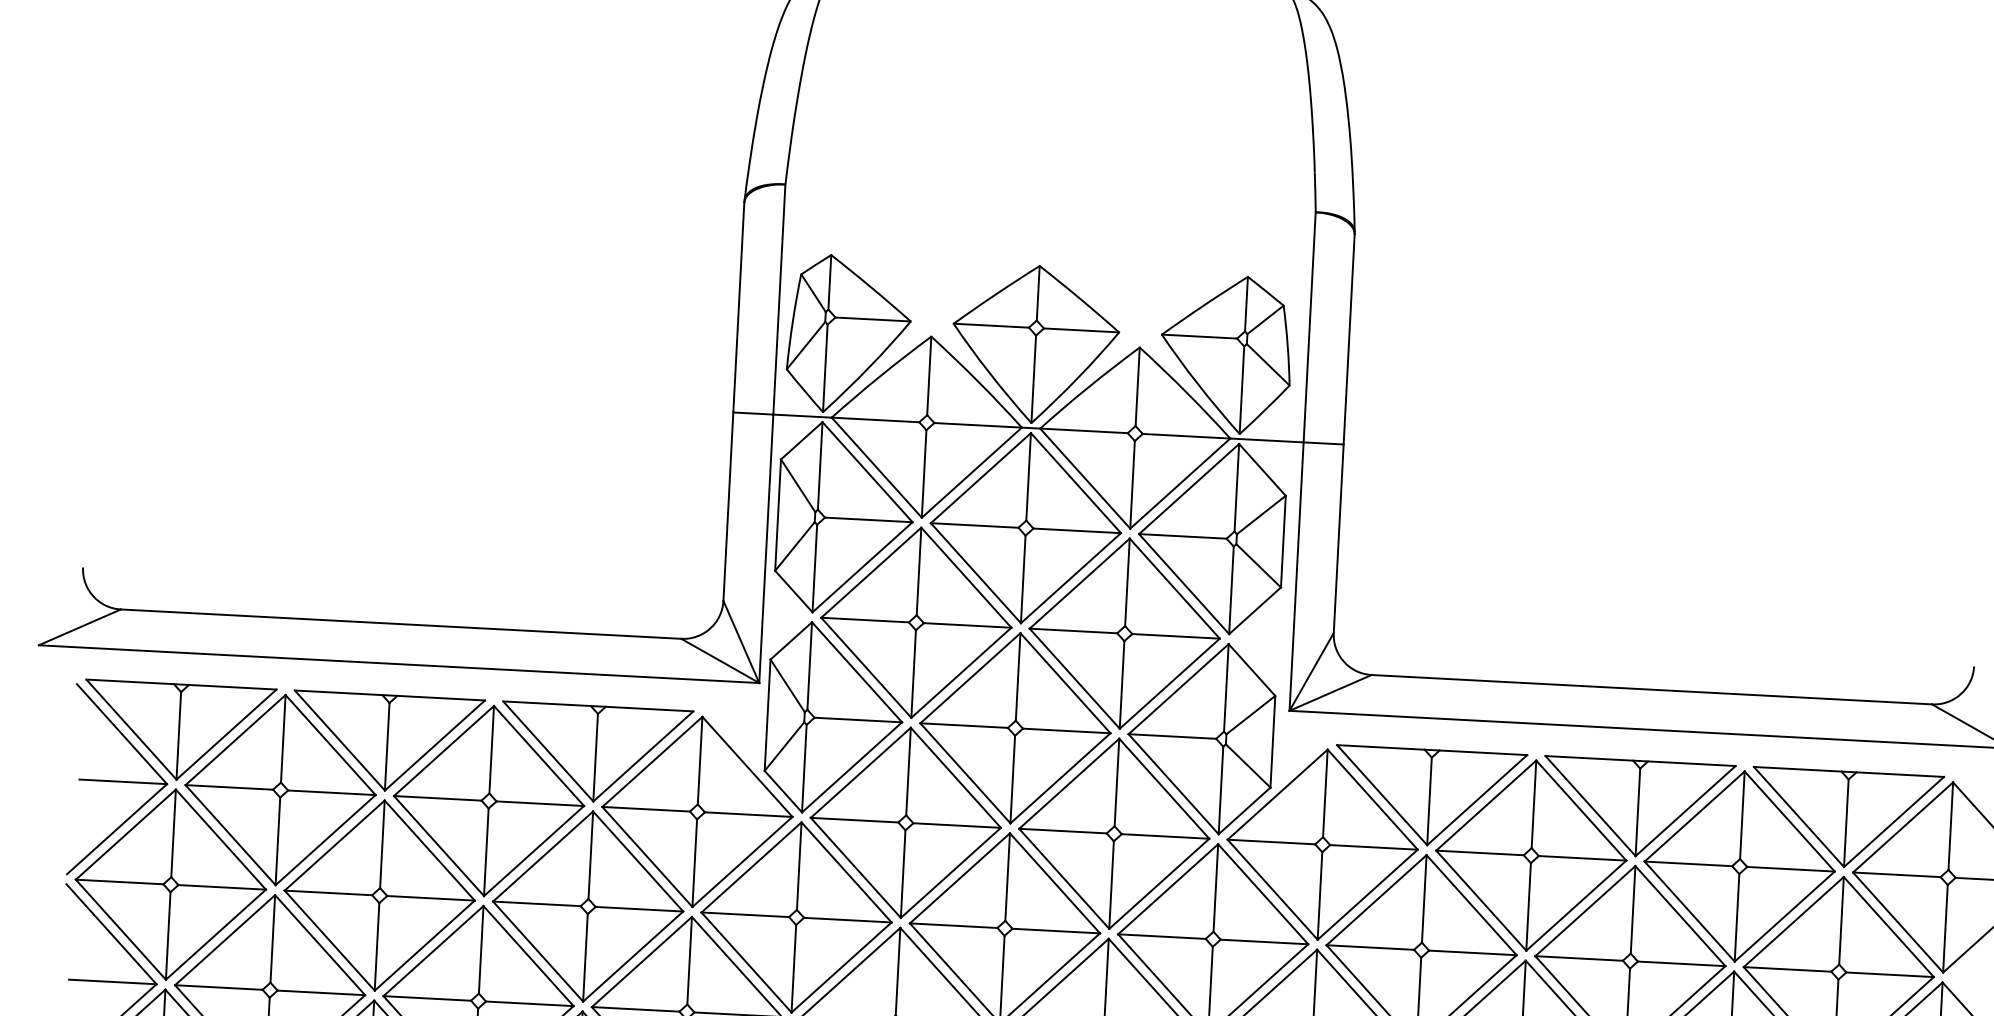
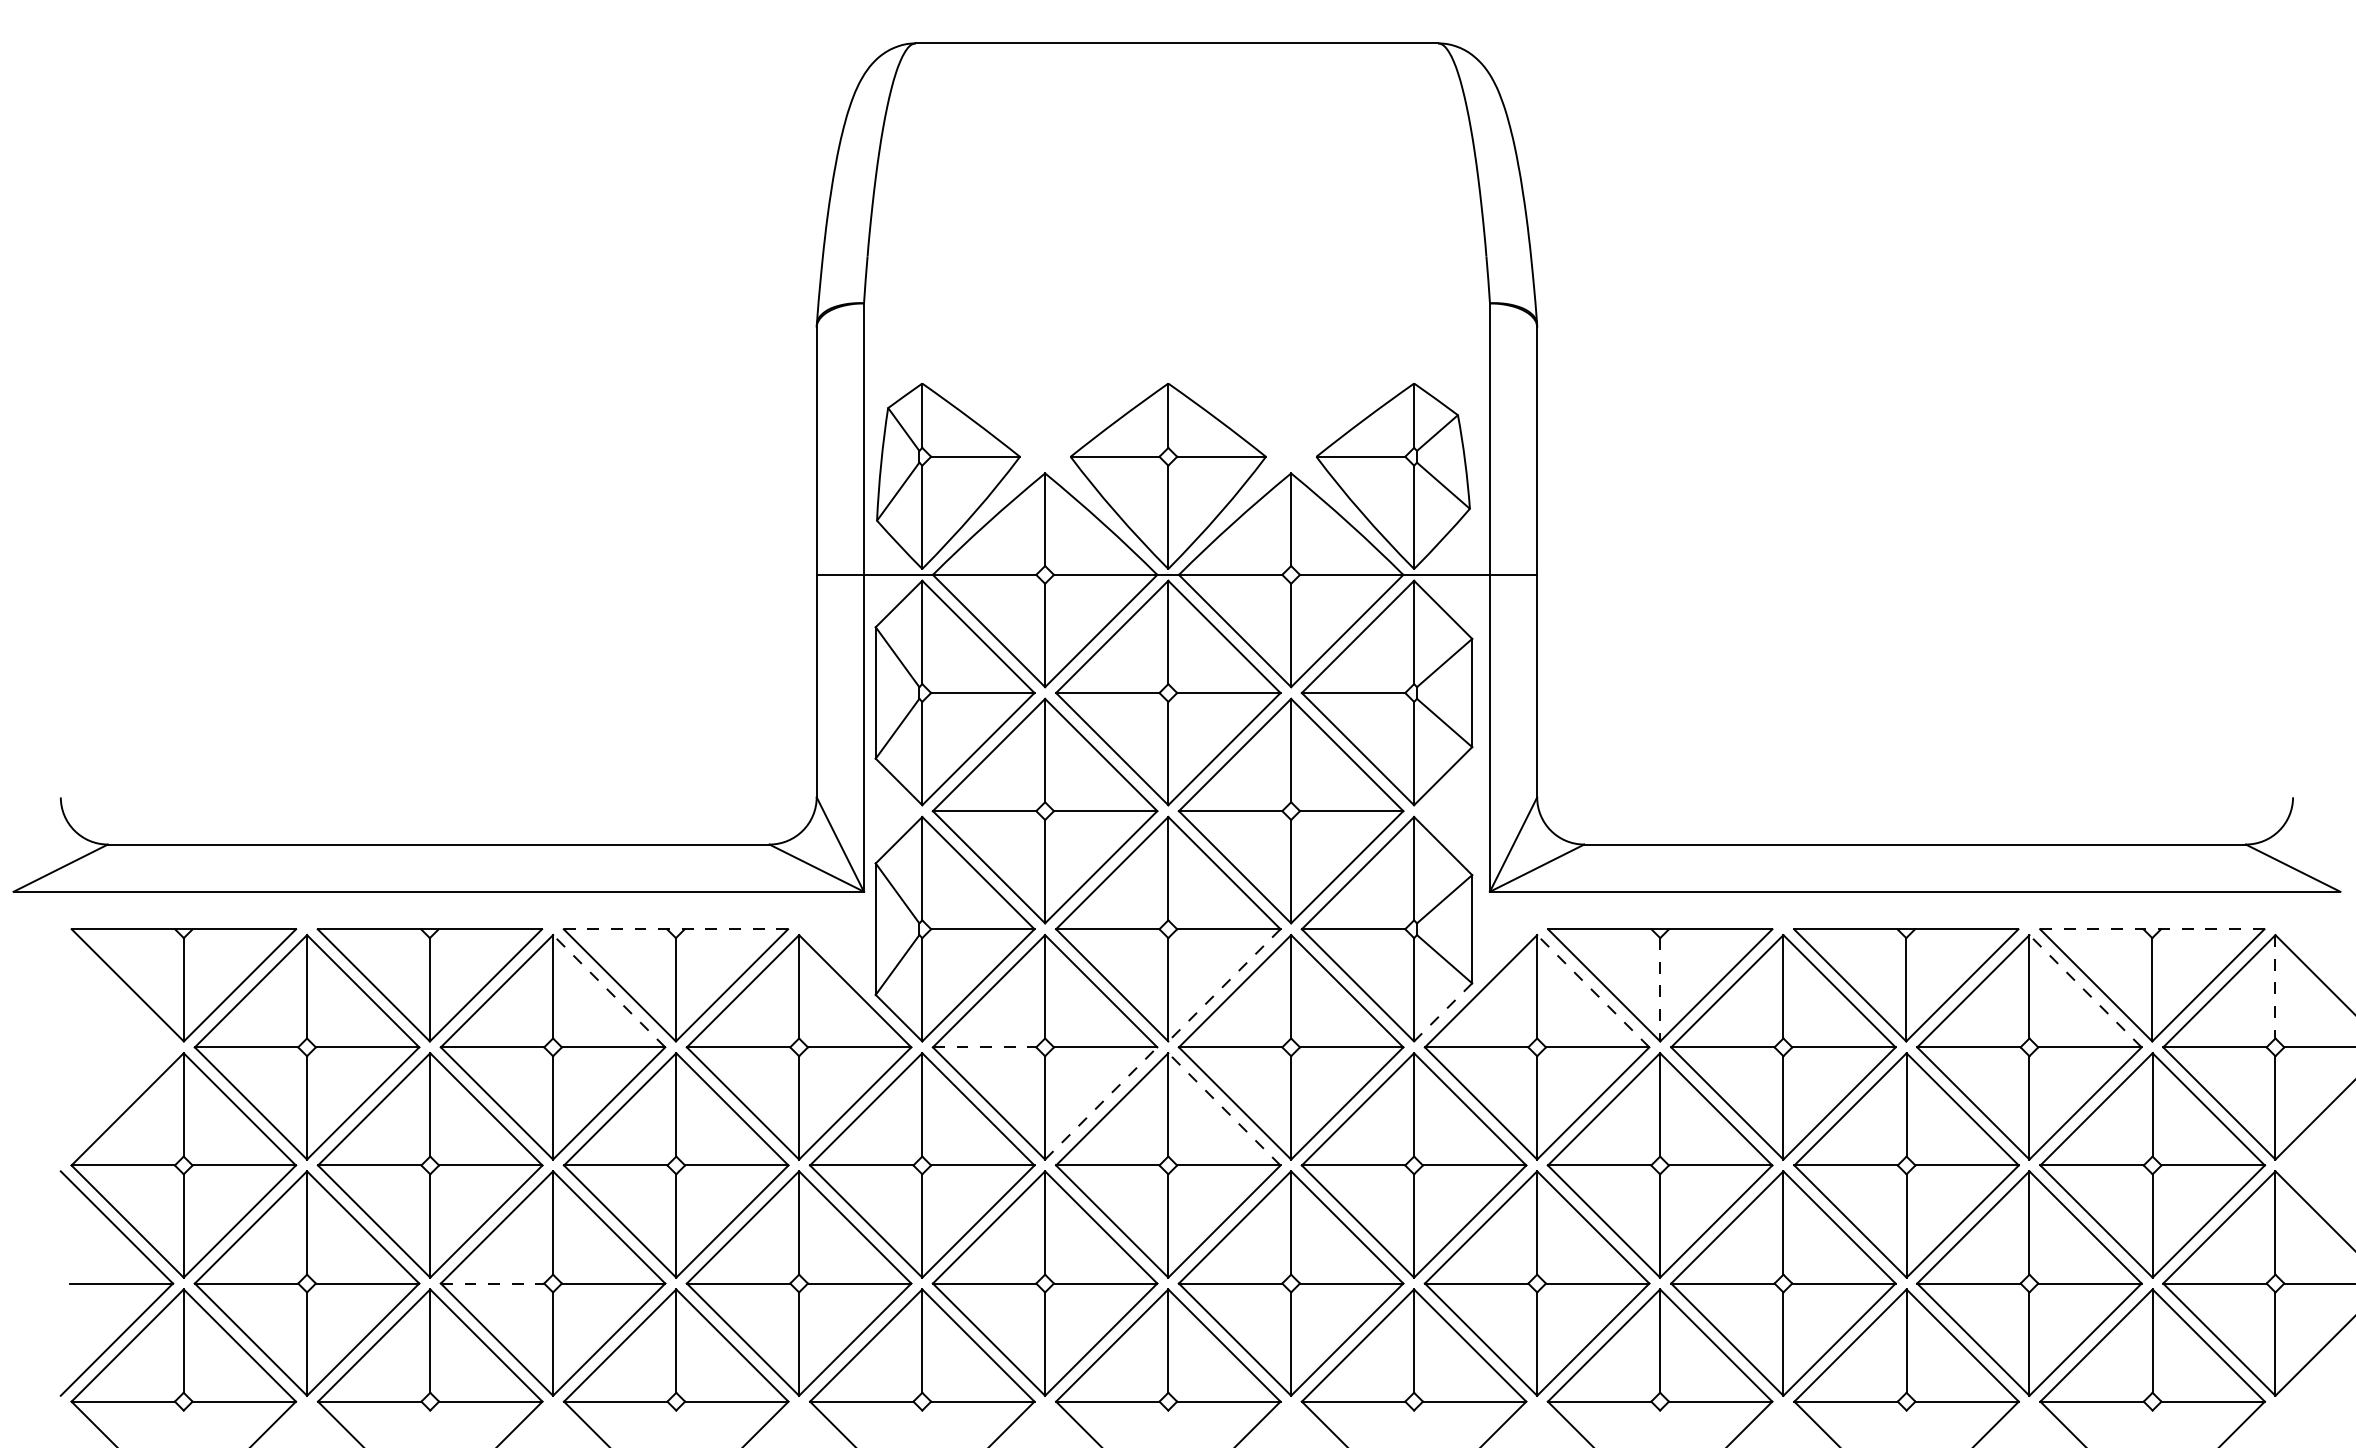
line: (598, 706) -> (676, 929), solid -> dashed
line: (538, 755) -> (608, 990), solid -> dashed
line: (1849, 772) -> (2152, 929), solid -> dashed
line: (1060, 778) -> (1224, 985), solid -> dashed
part: (119, 781) -> (116, 1047), removed
line: (1372, 799) -> (1592, 990), solid -> dashed
line: (1429, 801) -> (1660, 989), solid -> dashed
line: (1244, 810) -> (1442, 1012), solid -> dashed
line: (854, 820) -> (984, 1047), solid -> dashed
line: (1789, 820) -> (2085, 990), solid -> dashed
line: (1950, 825) -> (2275, 986), solid -> dashed
line: (951, 872) -> (1101, 1103), solid -> dashed
line: (1055, 883) -> (1224, 1109), solid -> dashed
line: (427, 998) -> (492, 1283), solid -> dashed

